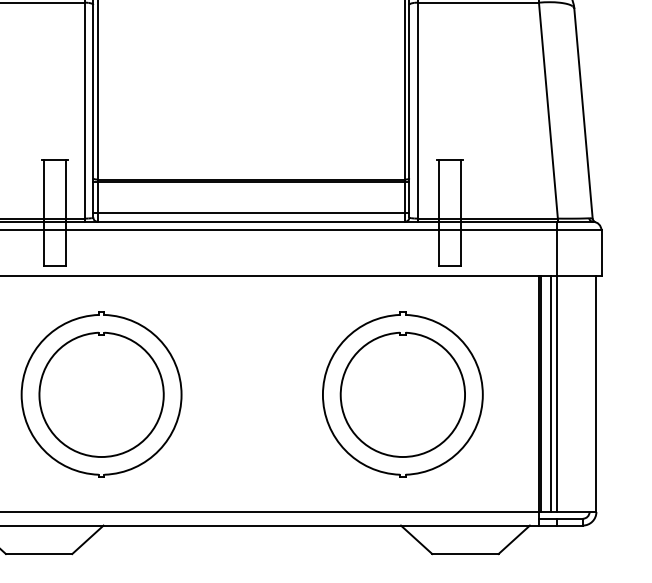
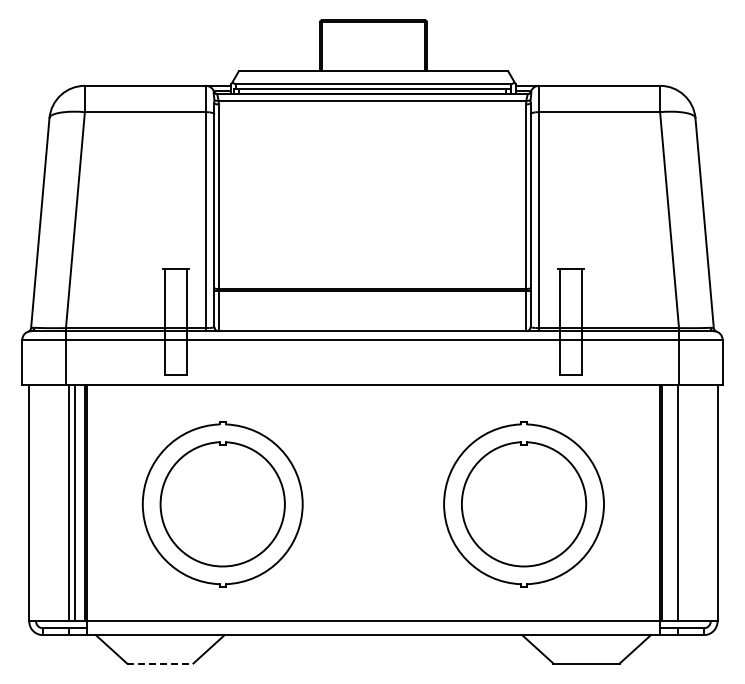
line: (251, 213) -> (372, 322), removed
line: (551, 394) -> (672, 503), removed
line: (39, 554) -> (160, 663), solid -> dashed

